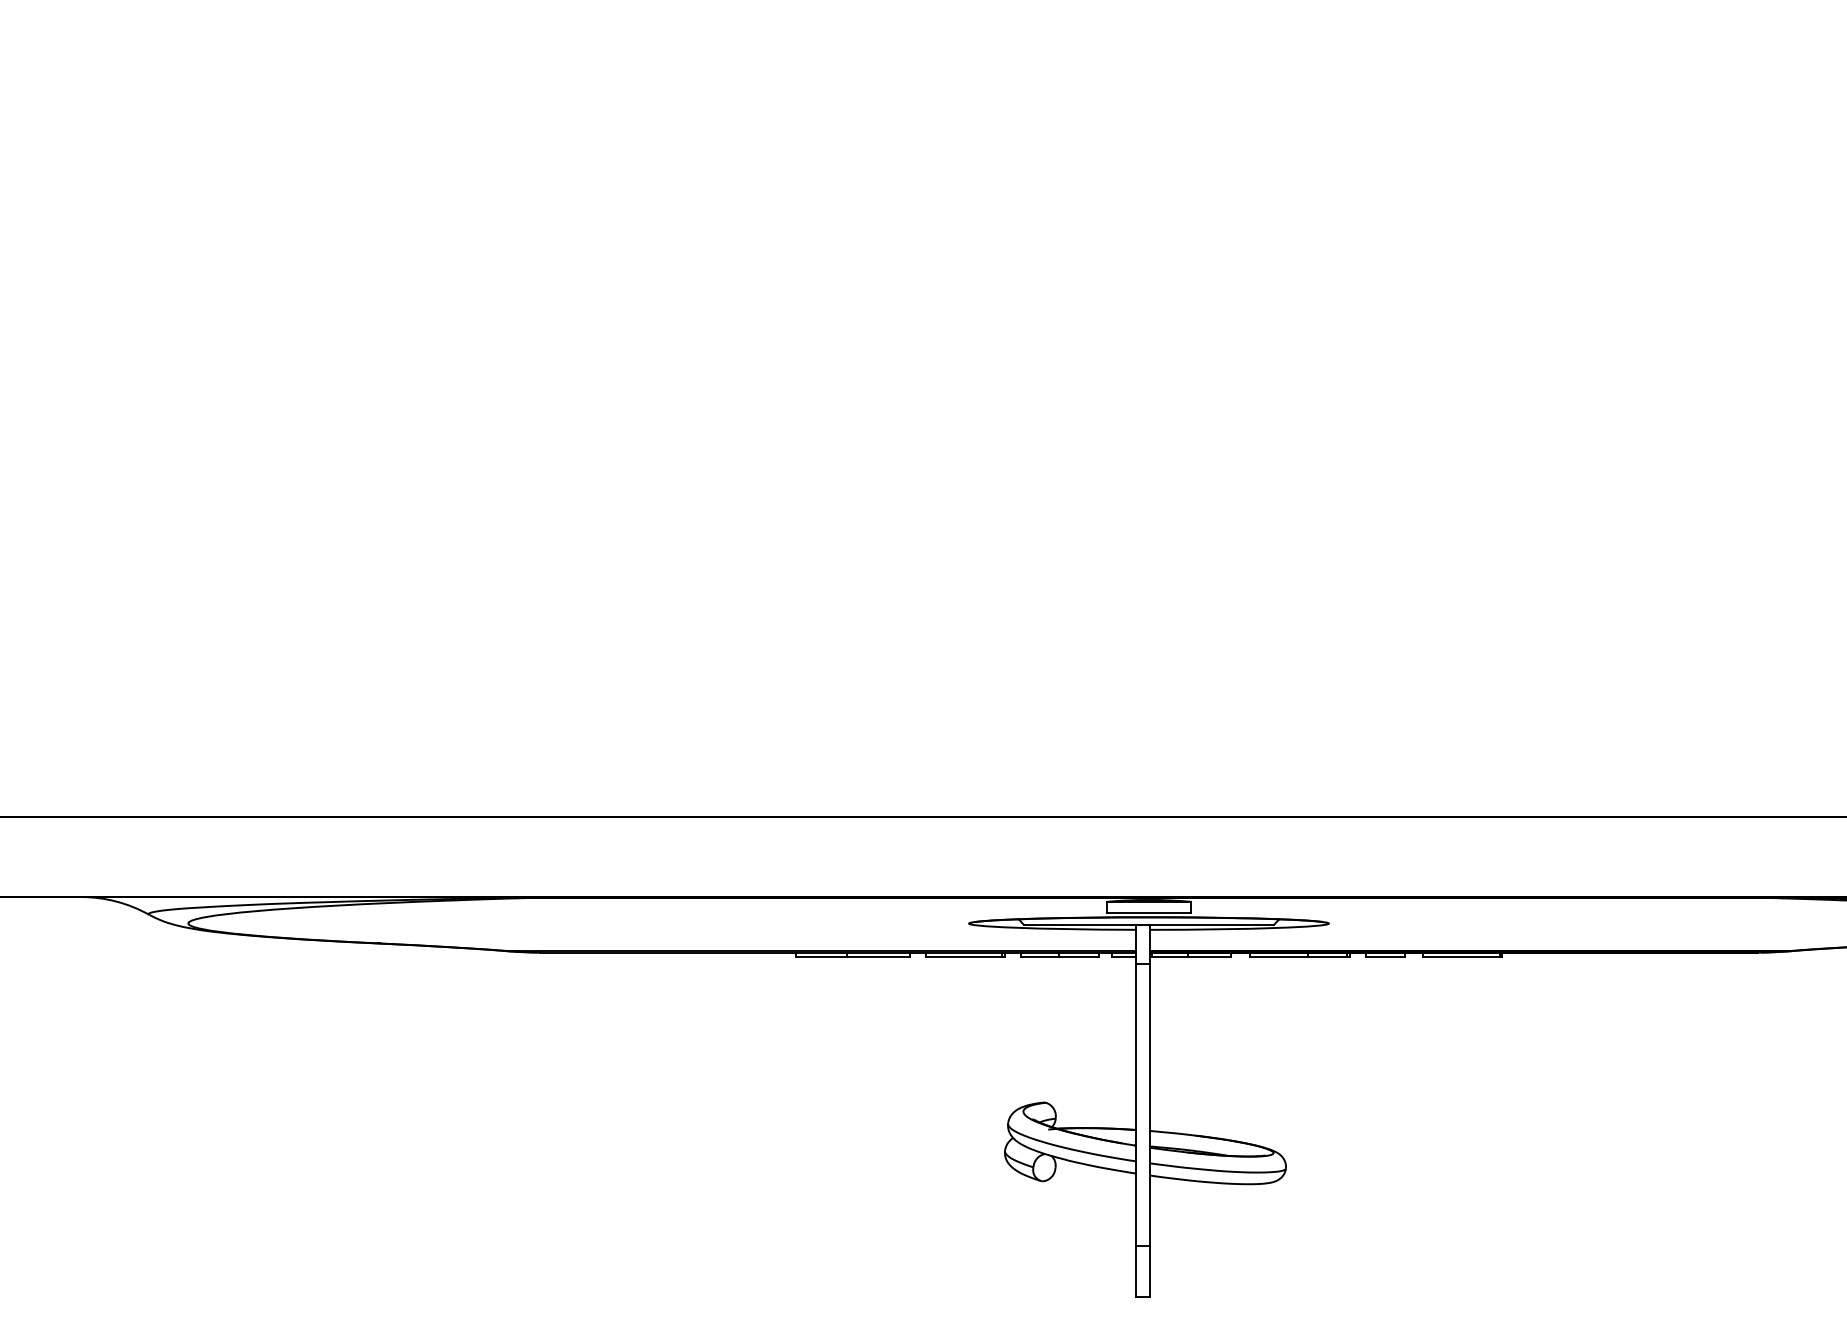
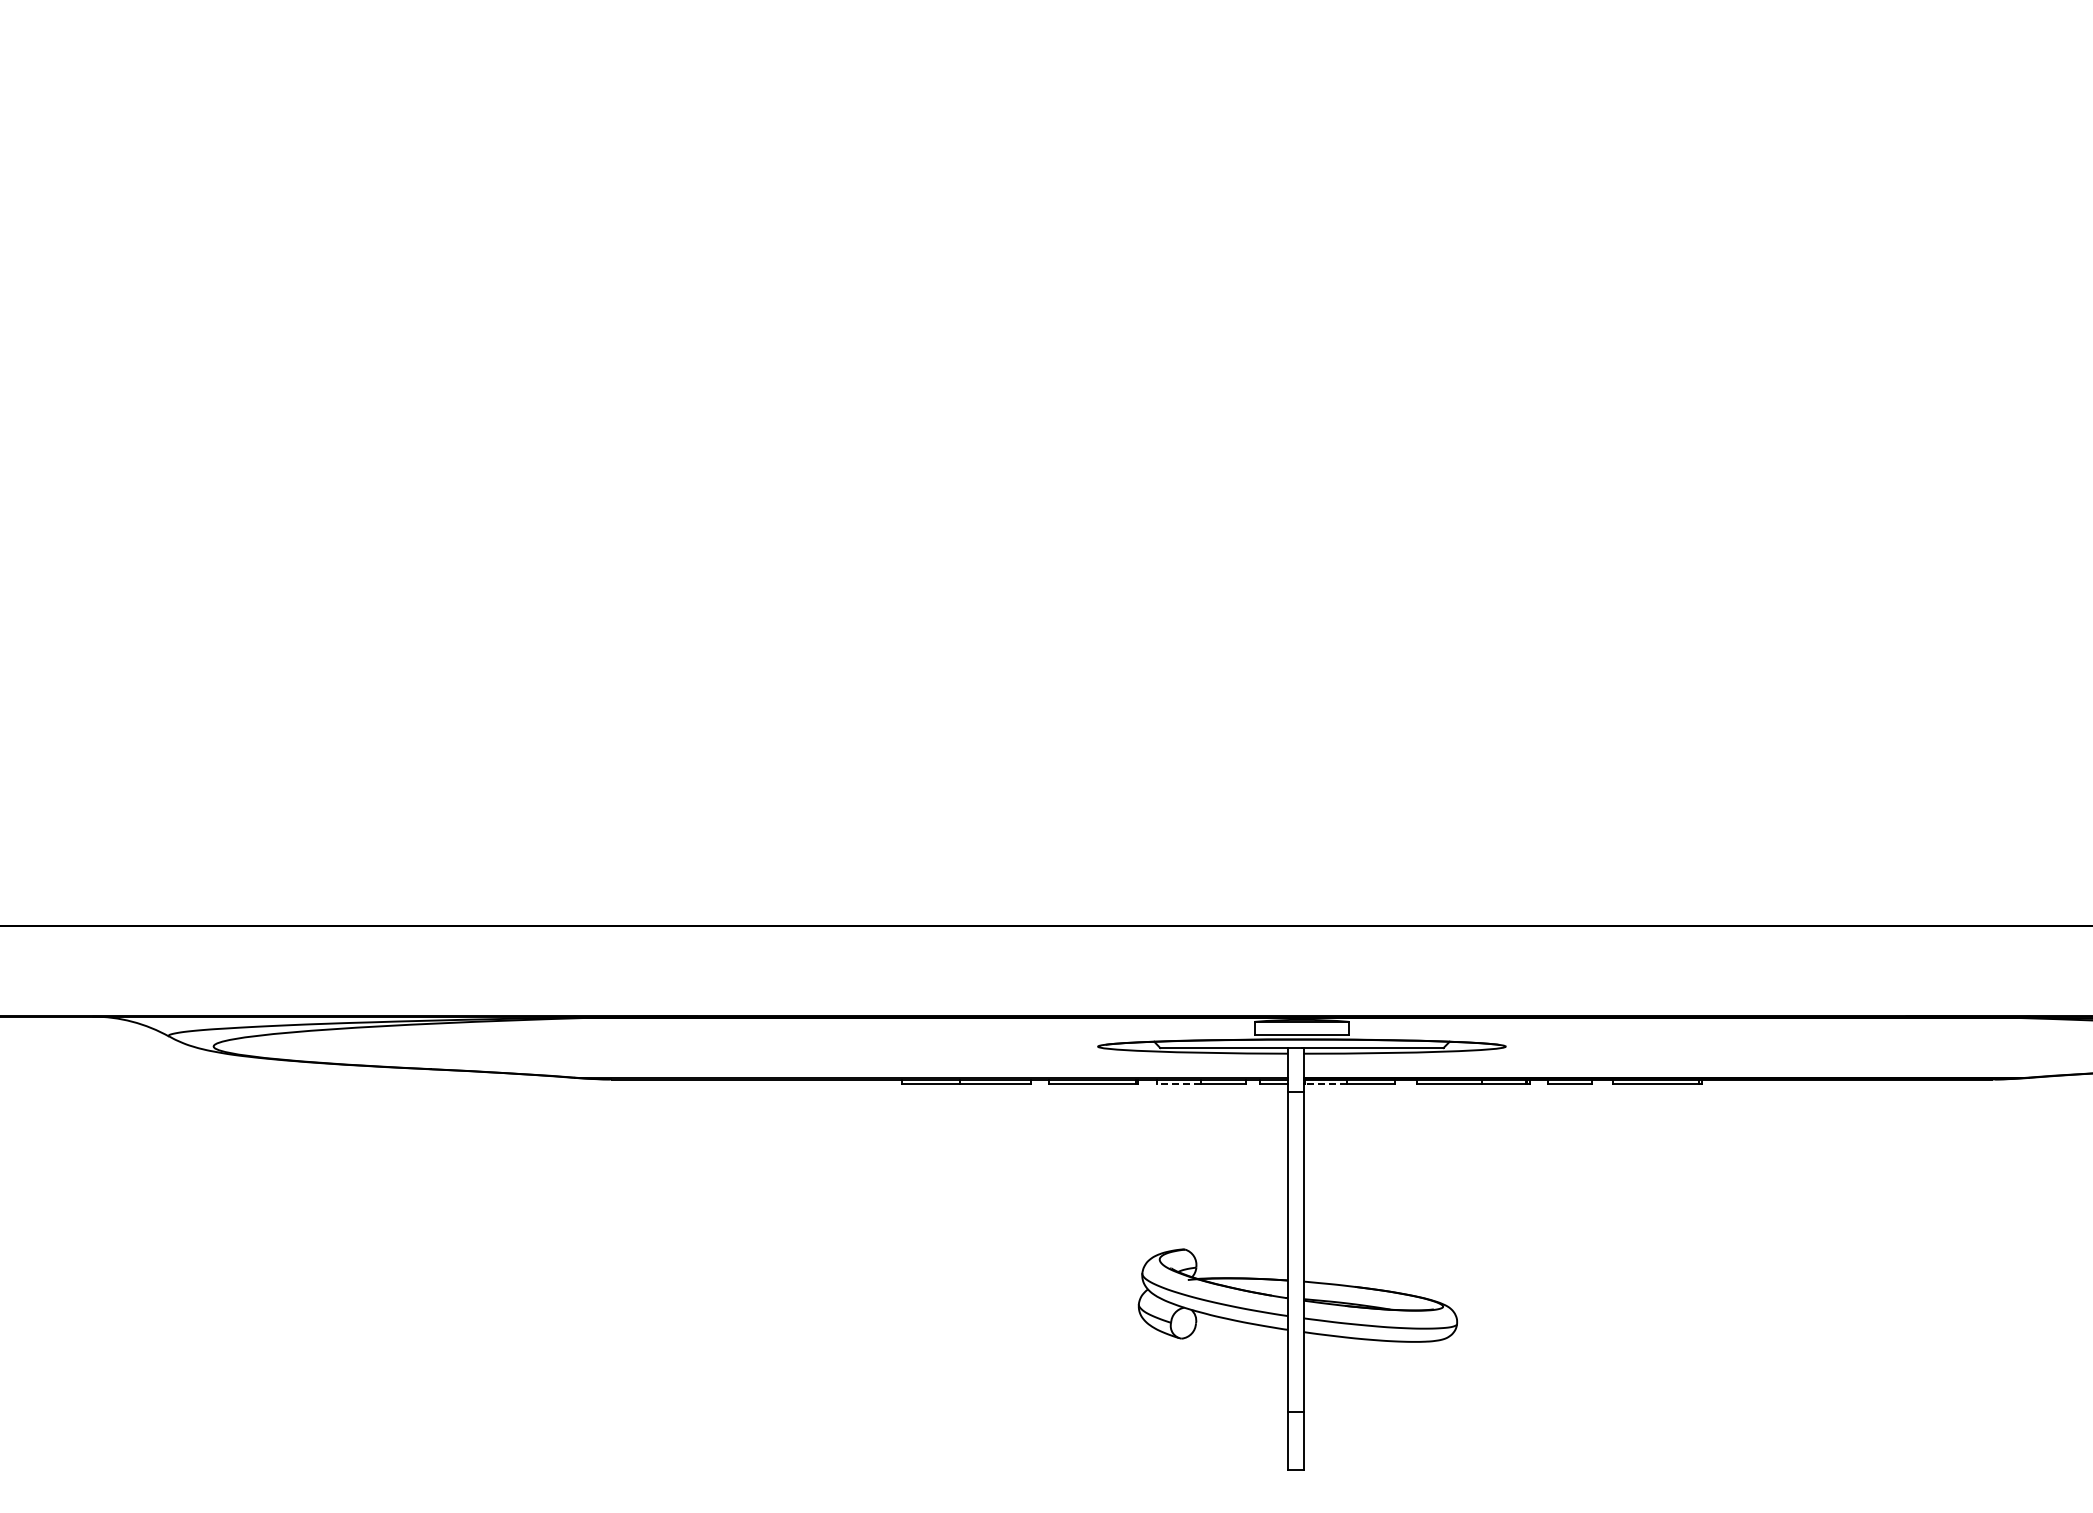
line: (1040, 957) -> (1178, 1084), solid -> dashed
line: (1169, 957) -> (1325, 1084), solid -> dashed

